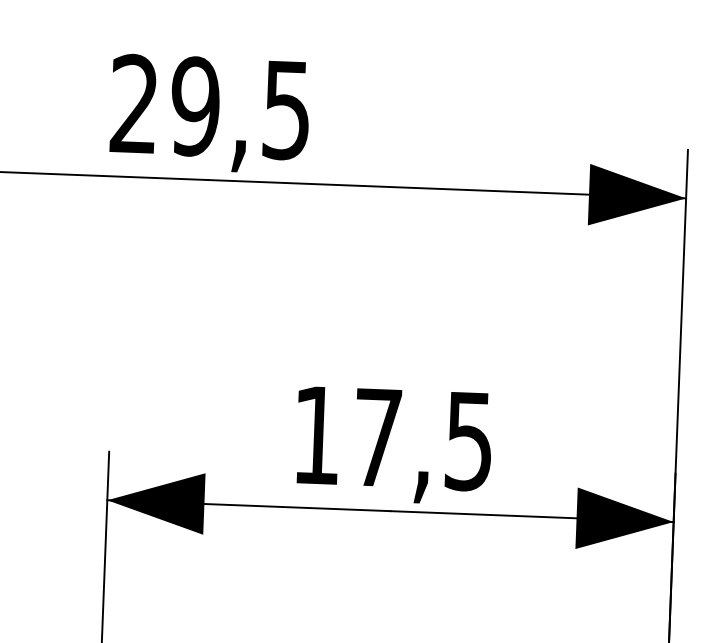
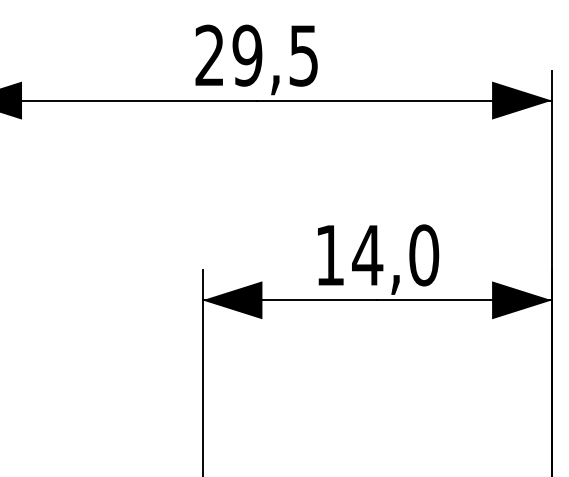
text: (422, 439) -> (395, 255), 17,5 -> 14,0

